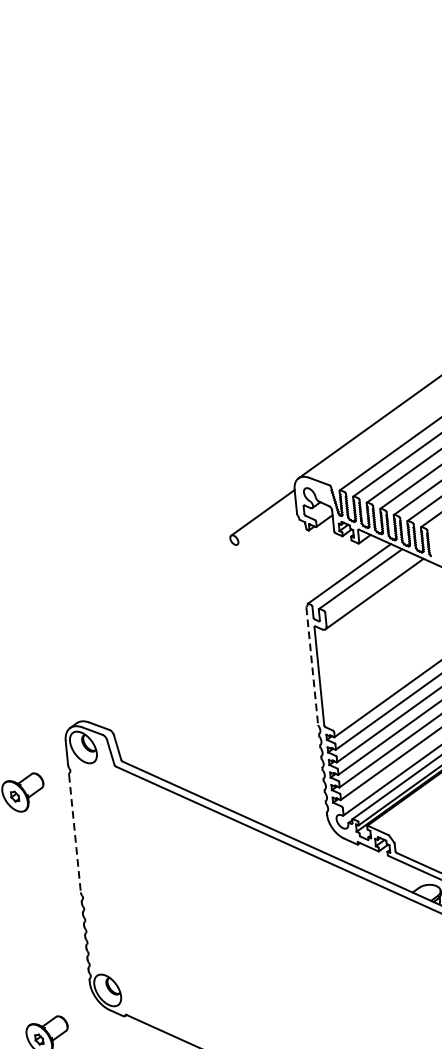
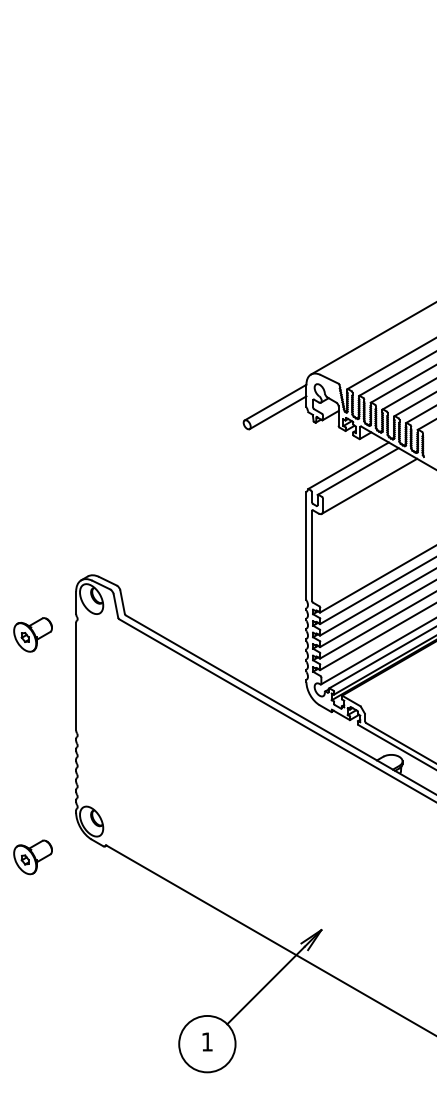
line: (266, 523) -> (277, 412), added
line: (312, 666) -> (306, 546), dashed -> solid
line: (75, 833) -> (76, 676), dashed -> solid

